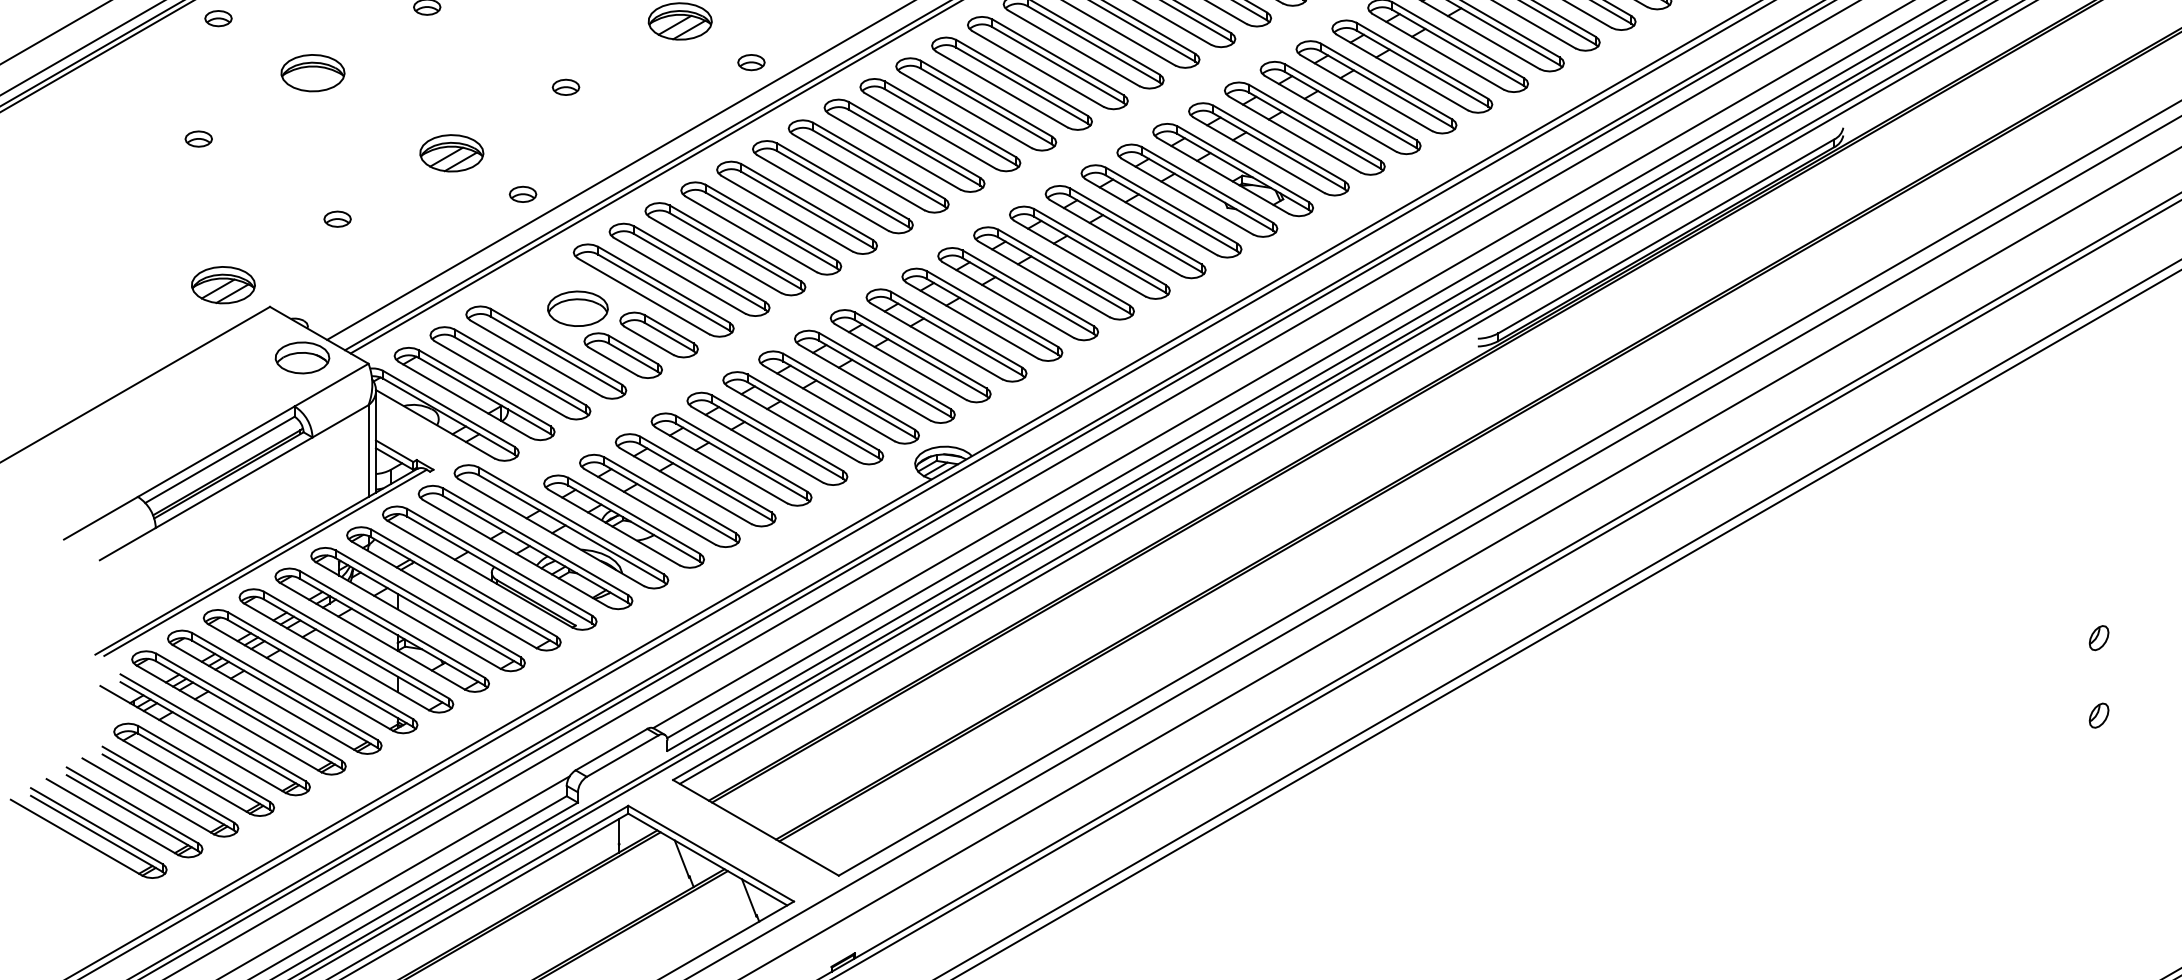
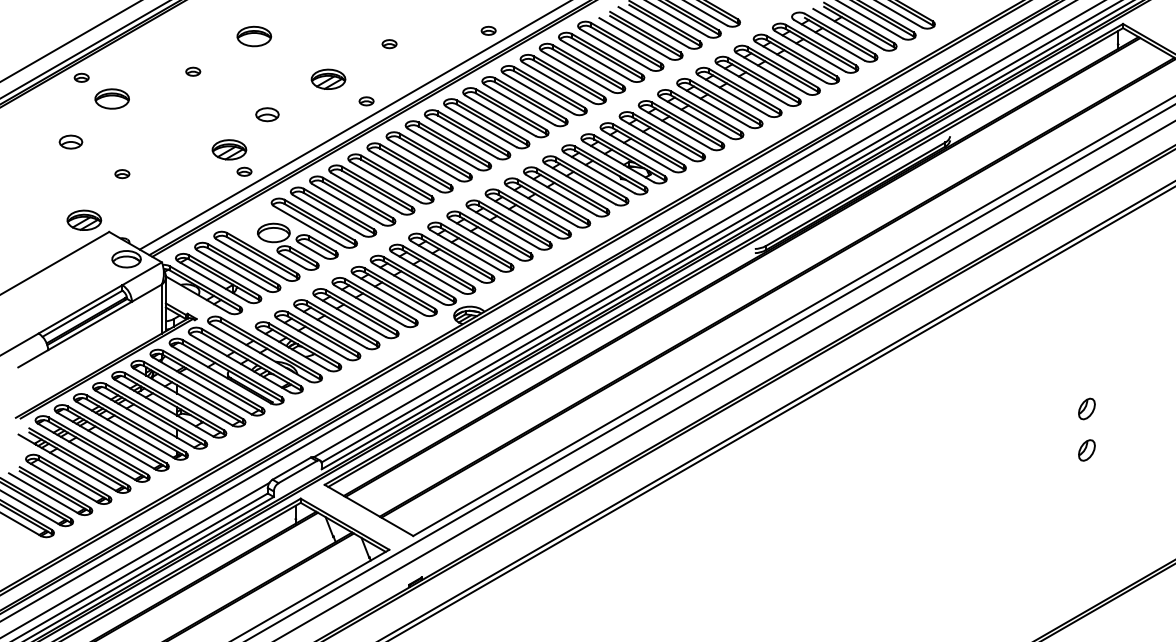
part: (311, 72) -> (111, 98), moved
part: (566, 87) -> (267, 114), size x1.6
part: (199, 139) -> (71, 142), size x1.6
part: (451, 152) -> (229, 149), moved
part: (337, 219) -> (122, 174), moved
part: (2098, 637) -> (1086, 408), size x1.6
part: (2098, 715) -> (1086, 450), size x1.6

